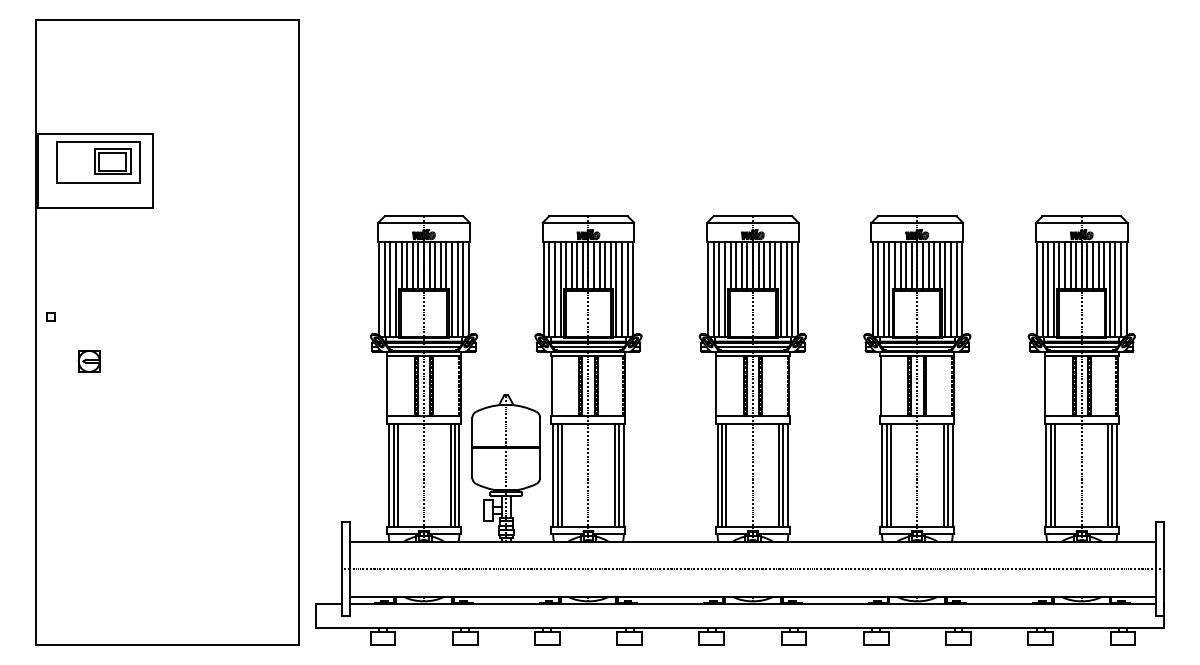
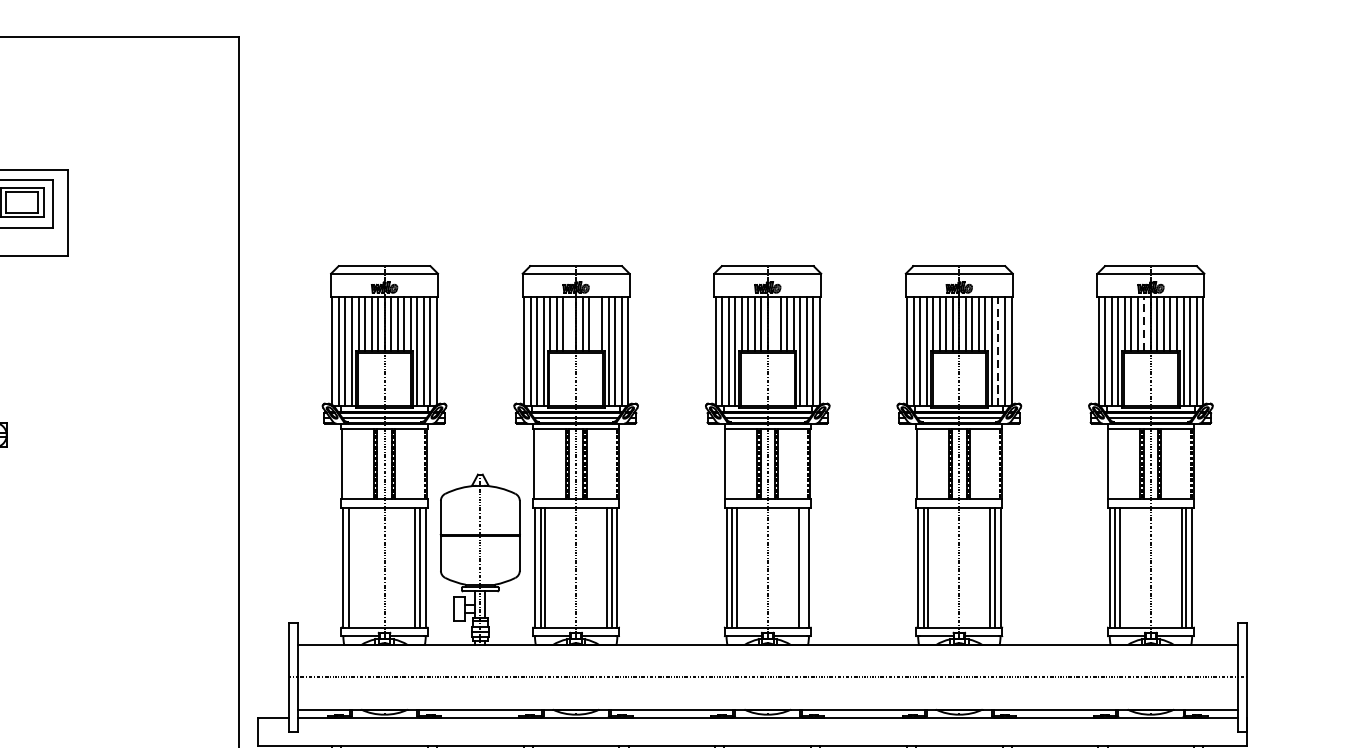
line: (582, 265) -> (569, 323), removed
line: (605, 265) -> (595, 323), removed
line: (758, 265) -> (774, 323), removed
line: (1076, 265) -> (1144, 323), solid -> dashed
line: (950, 289) -> (997, 351), solid -> dashed
line: (397, 474) -> (353, 566), removed
line: (783, 474) -> (803, 566), removed

